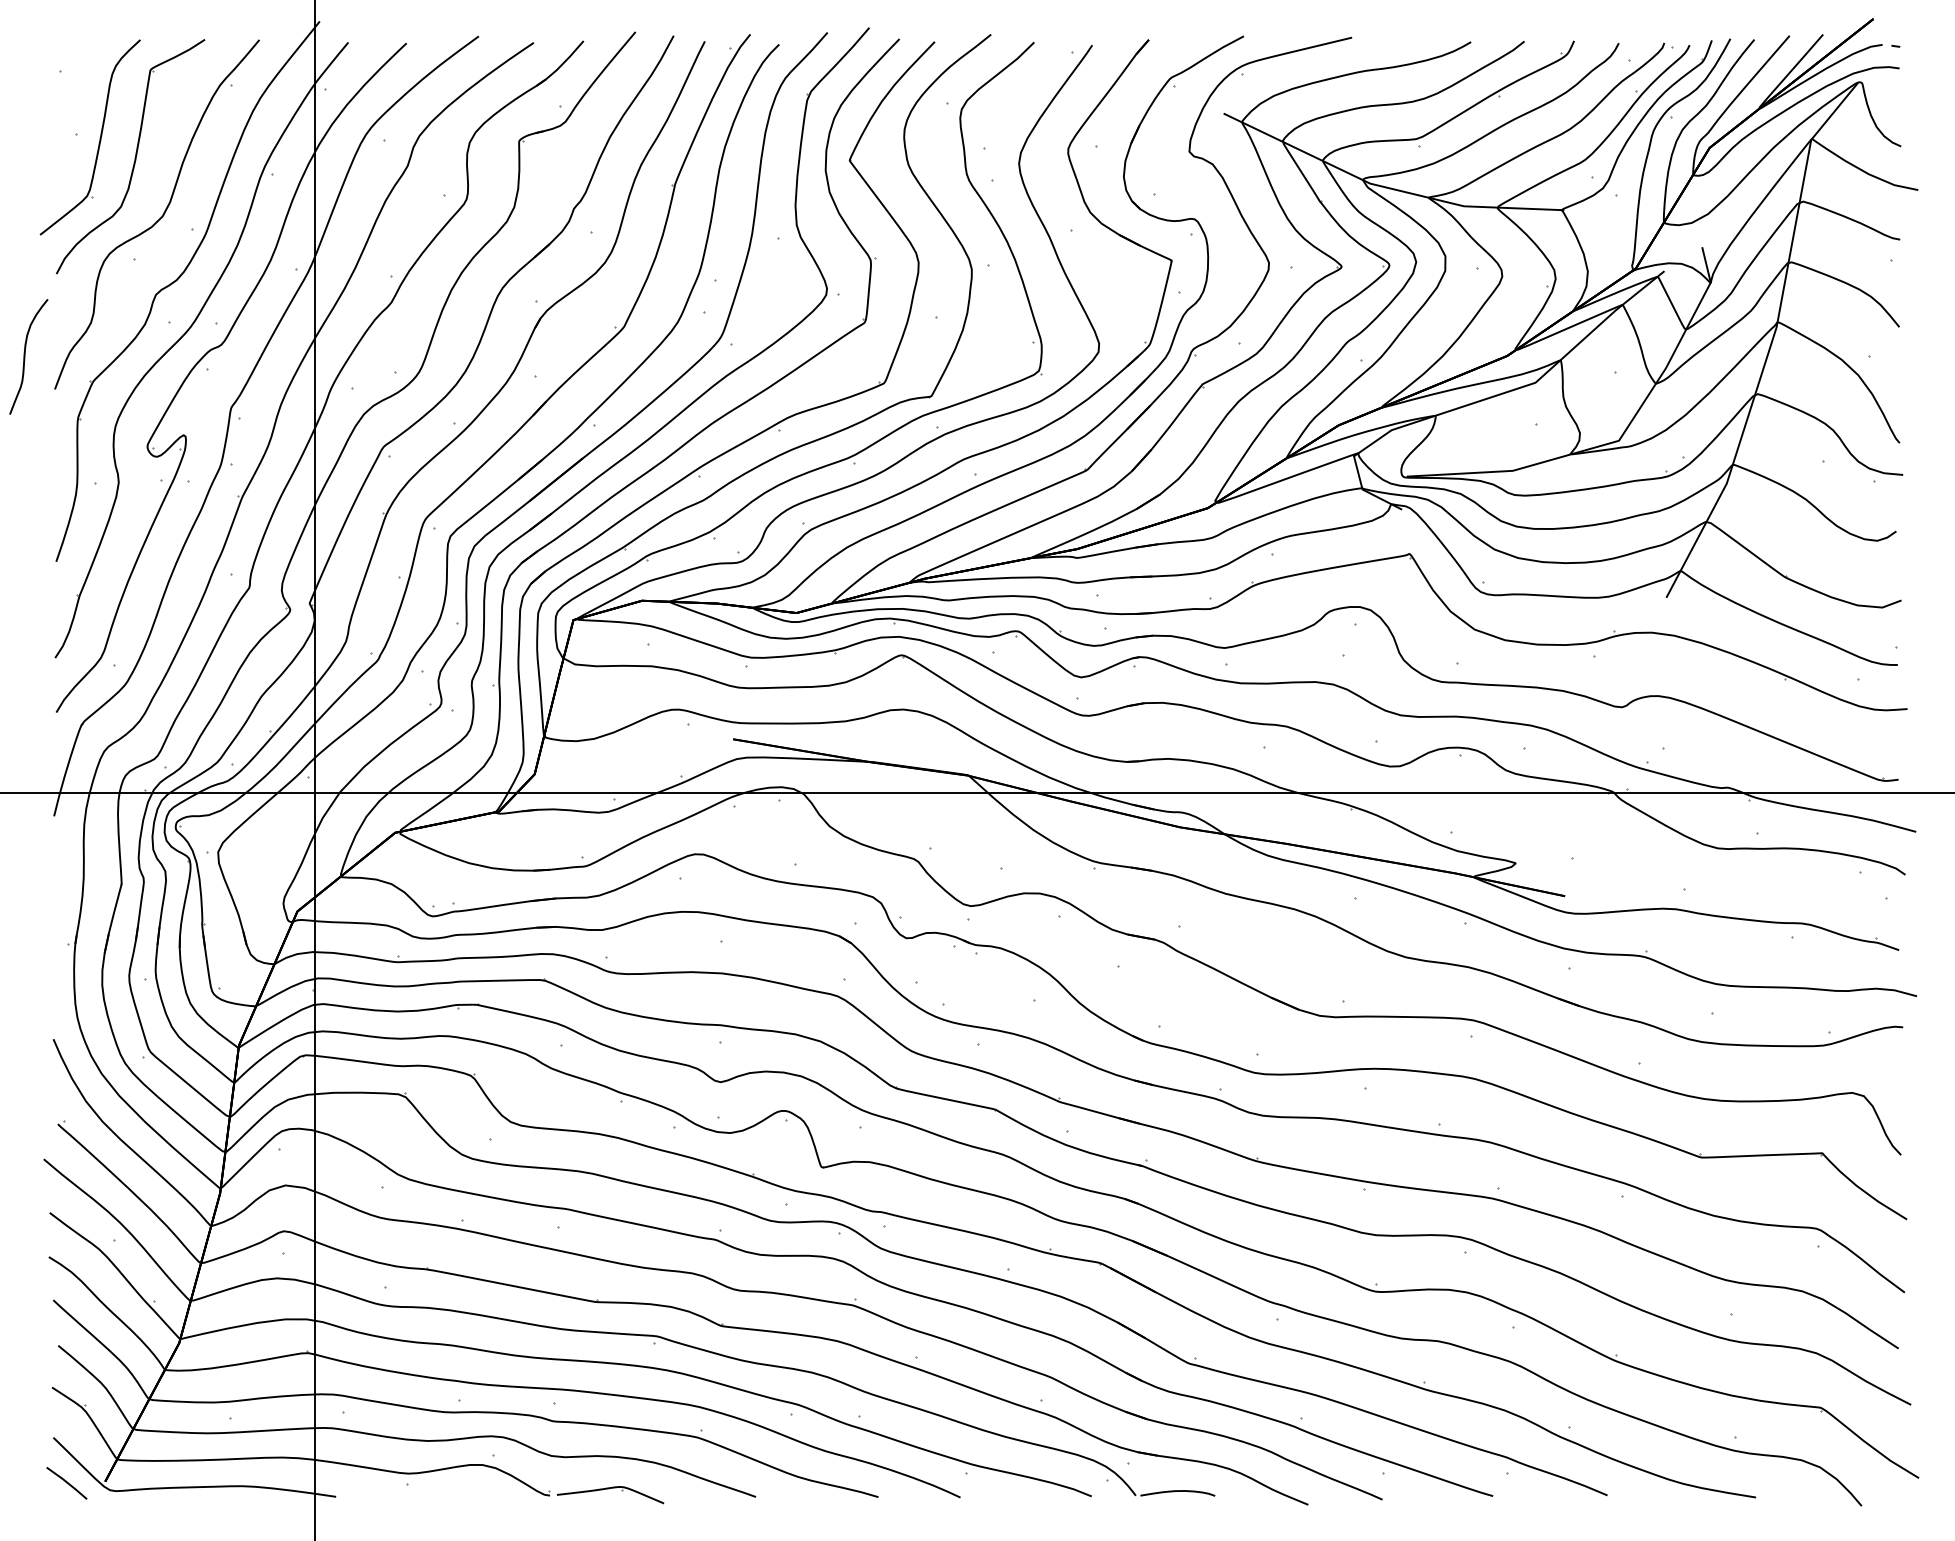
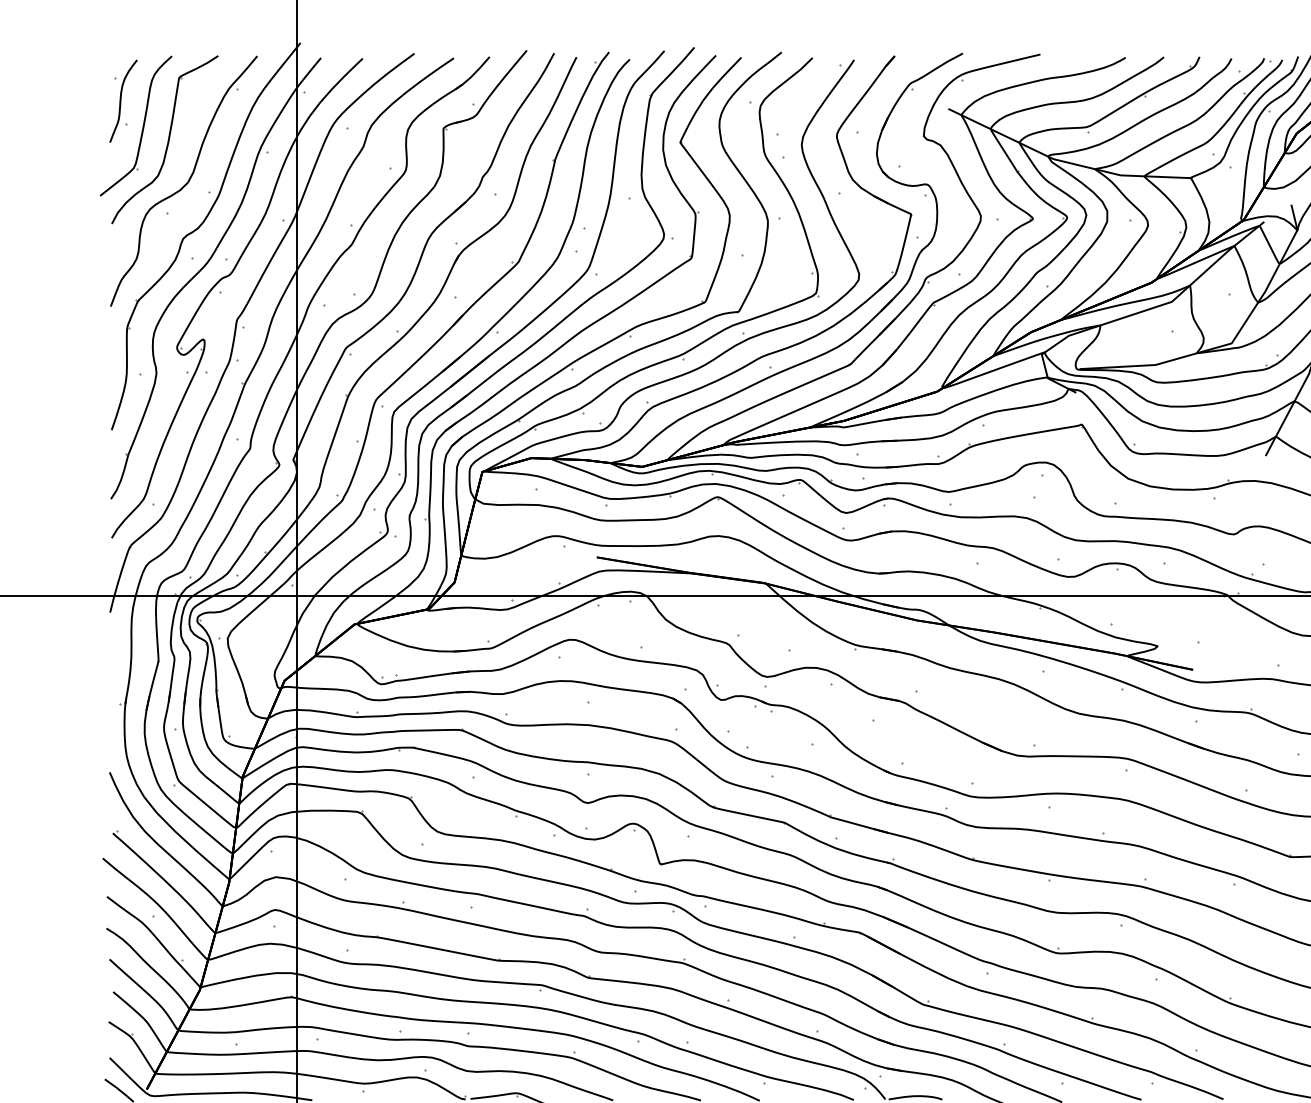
curve: (25, 356) -> (121, 100), moved

